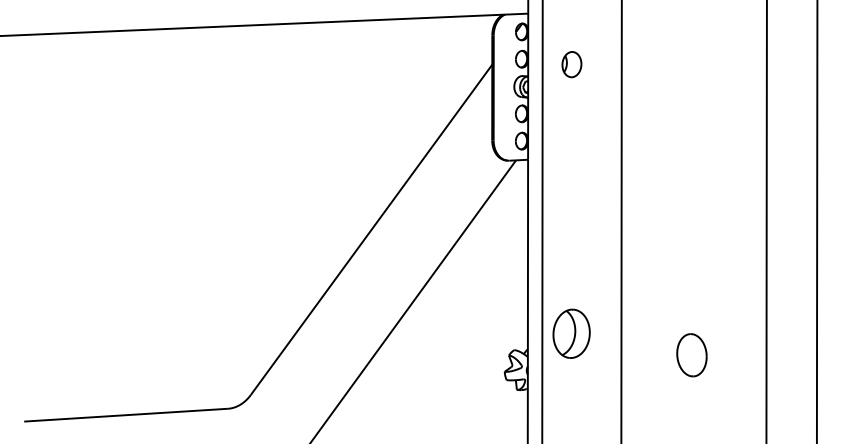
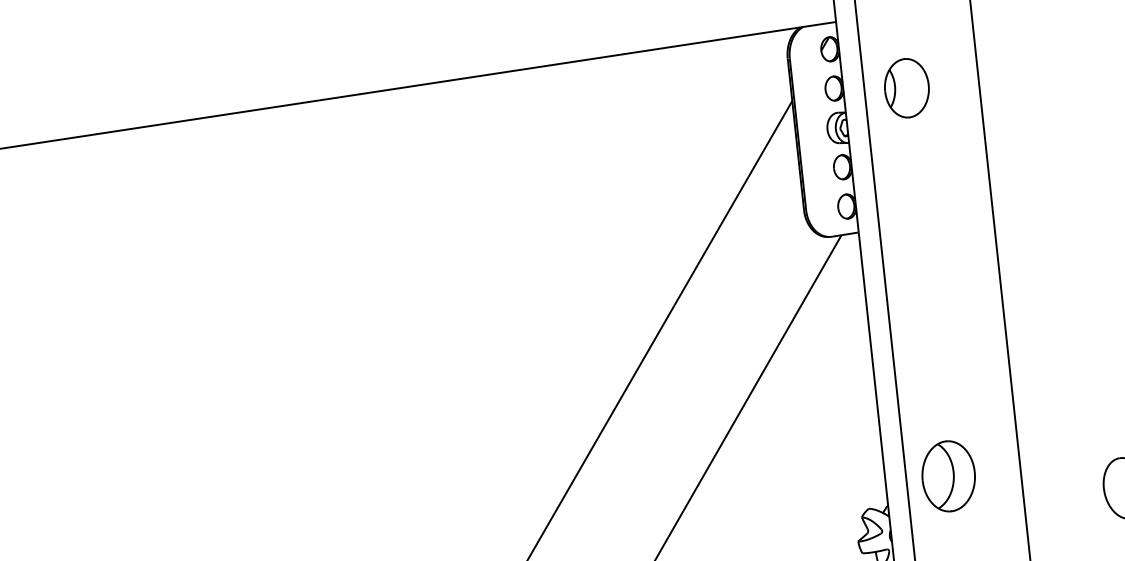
part: (571, 64) -> (906, 88), size x1.6

